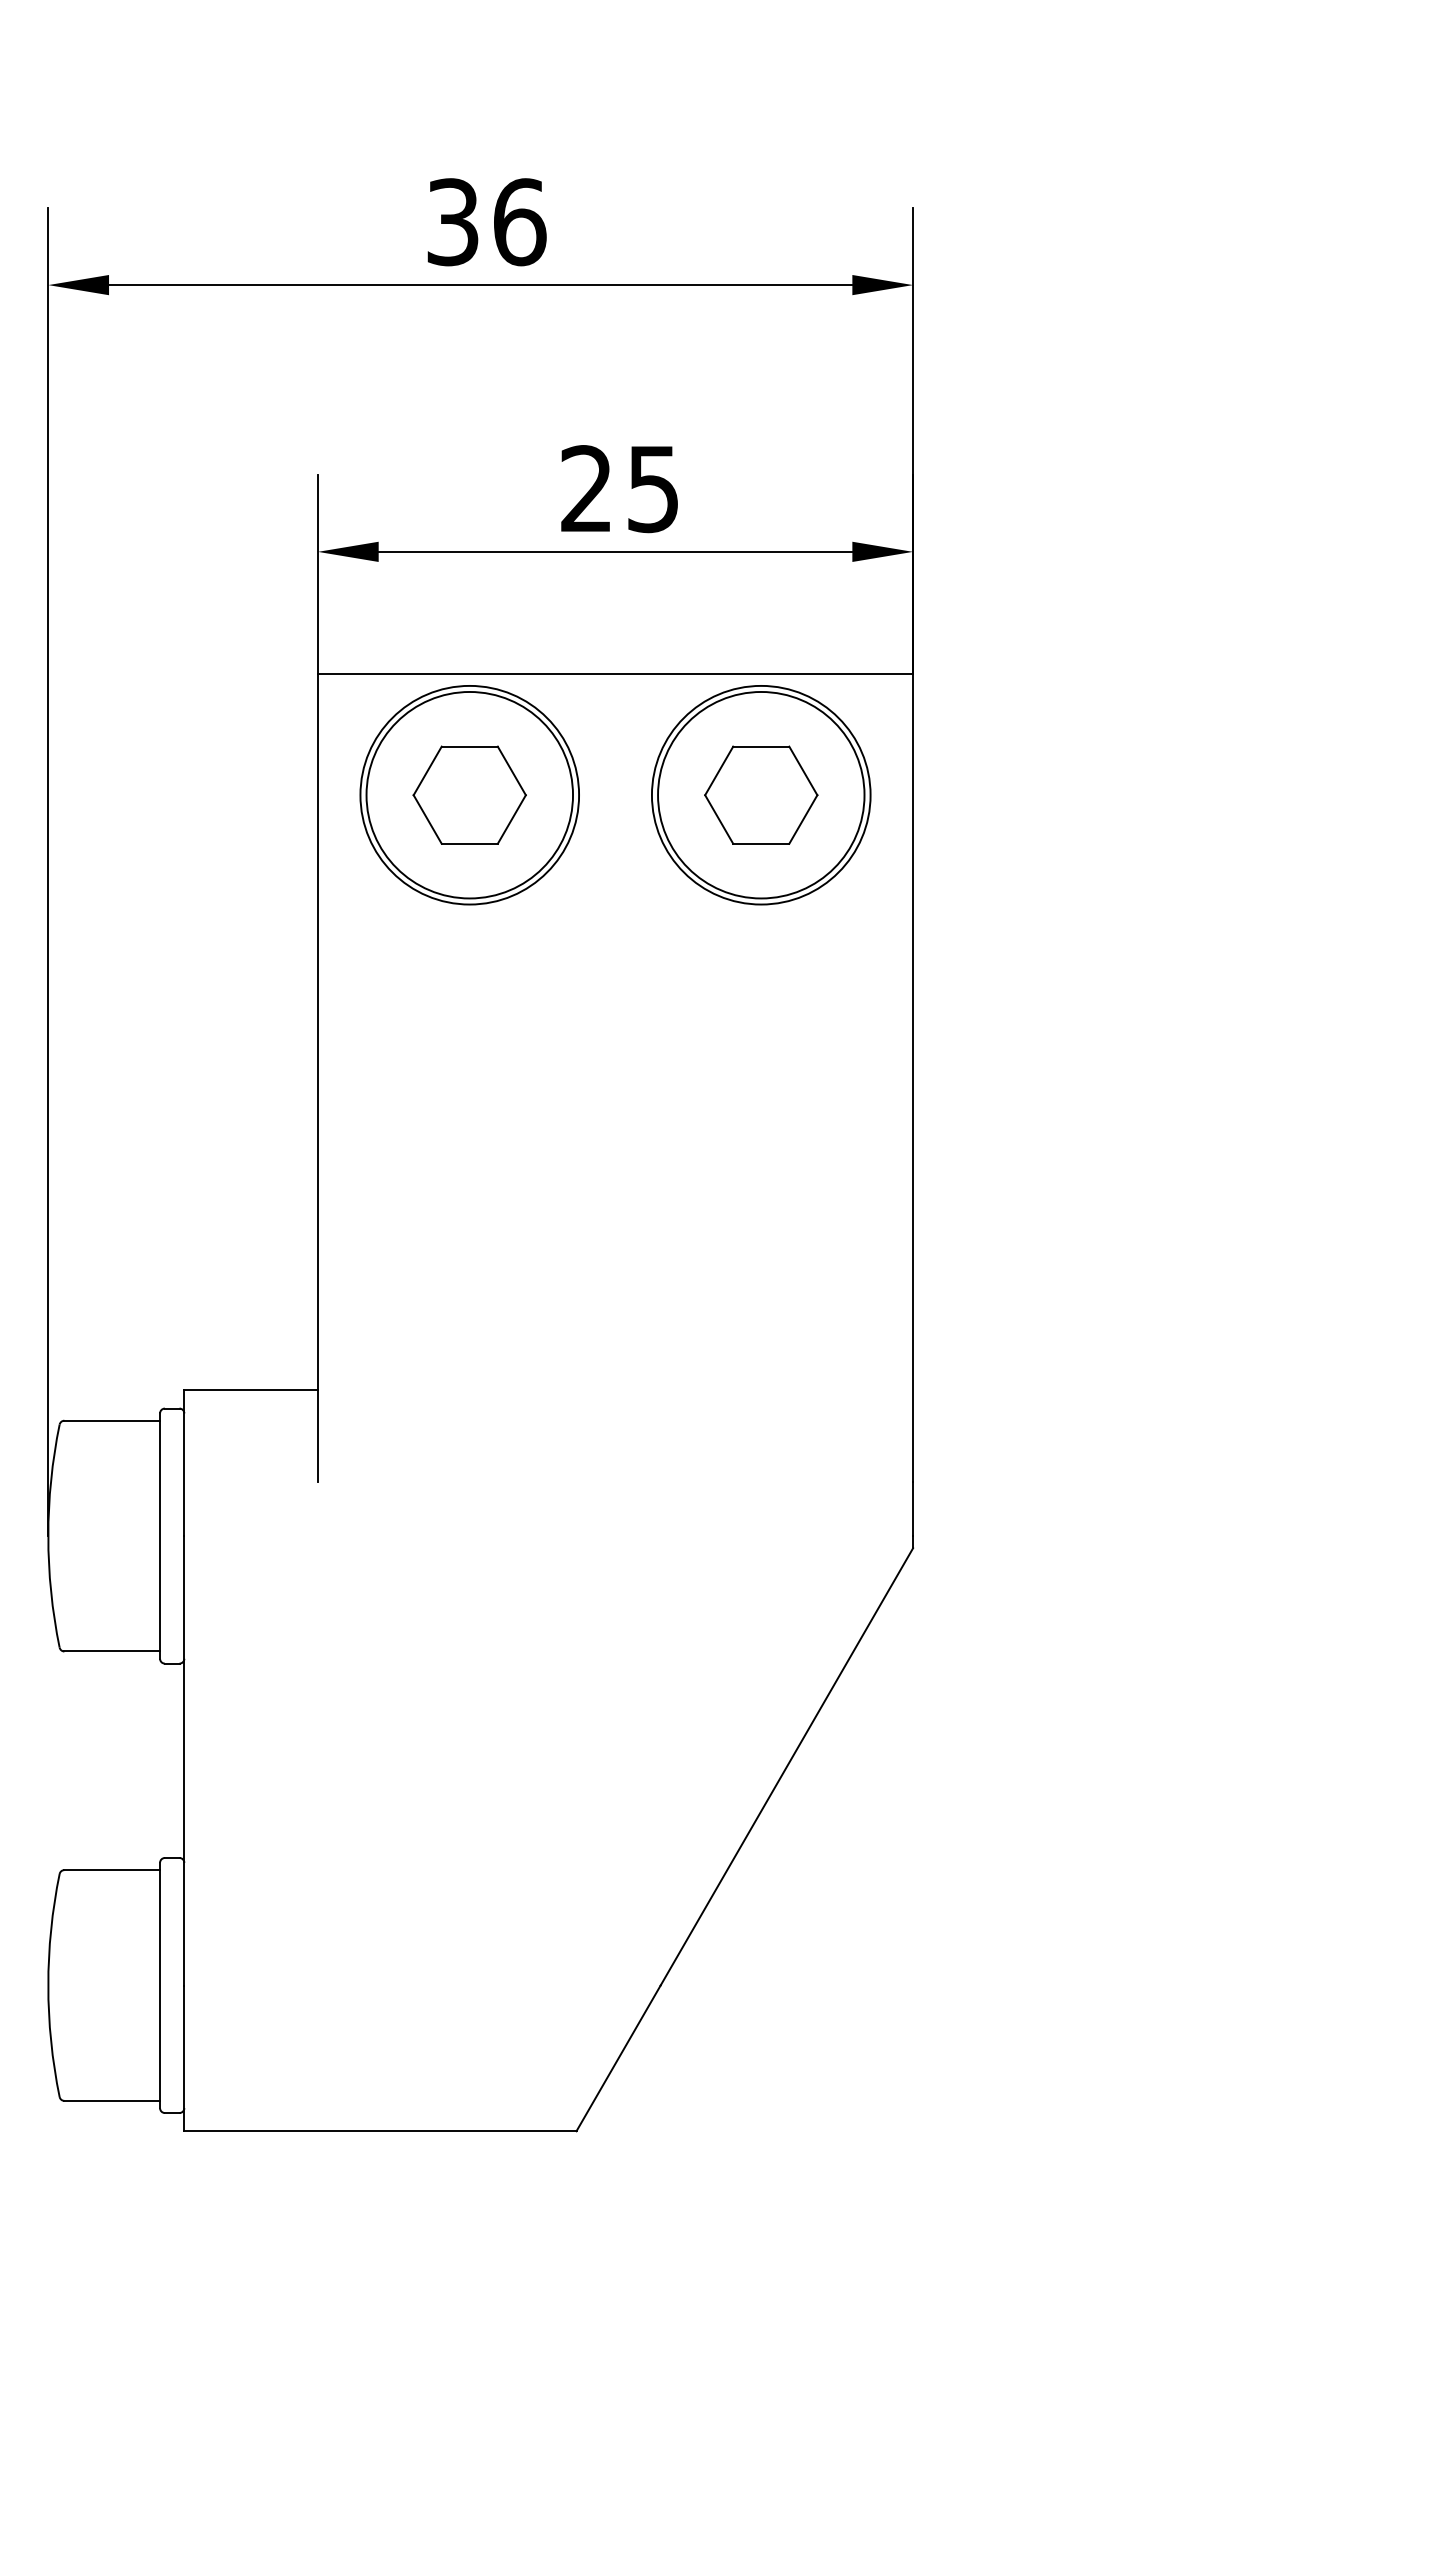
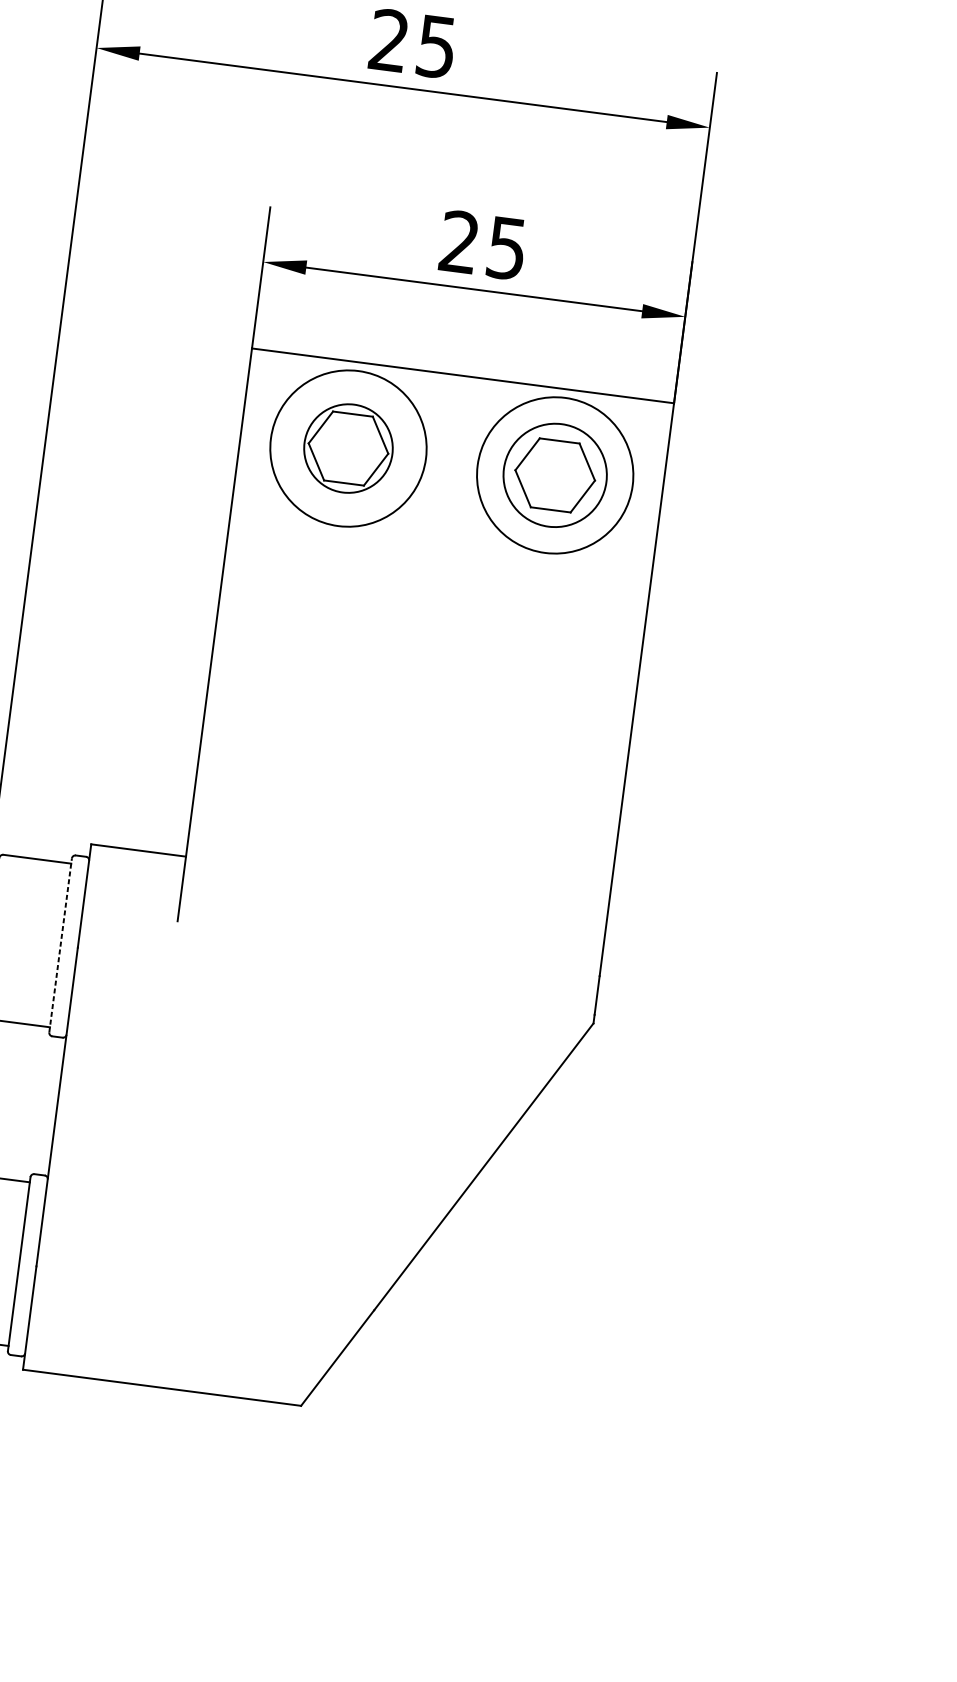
text: (486, 222) -> (413, 43), 36 -> 25
circle: (469, 794) -> (348, 448), size x0.6
circle: (761, 794) -> (555, 474), size x0.7
line: (160, 1536) -> (60, 945), solid -> dashed

